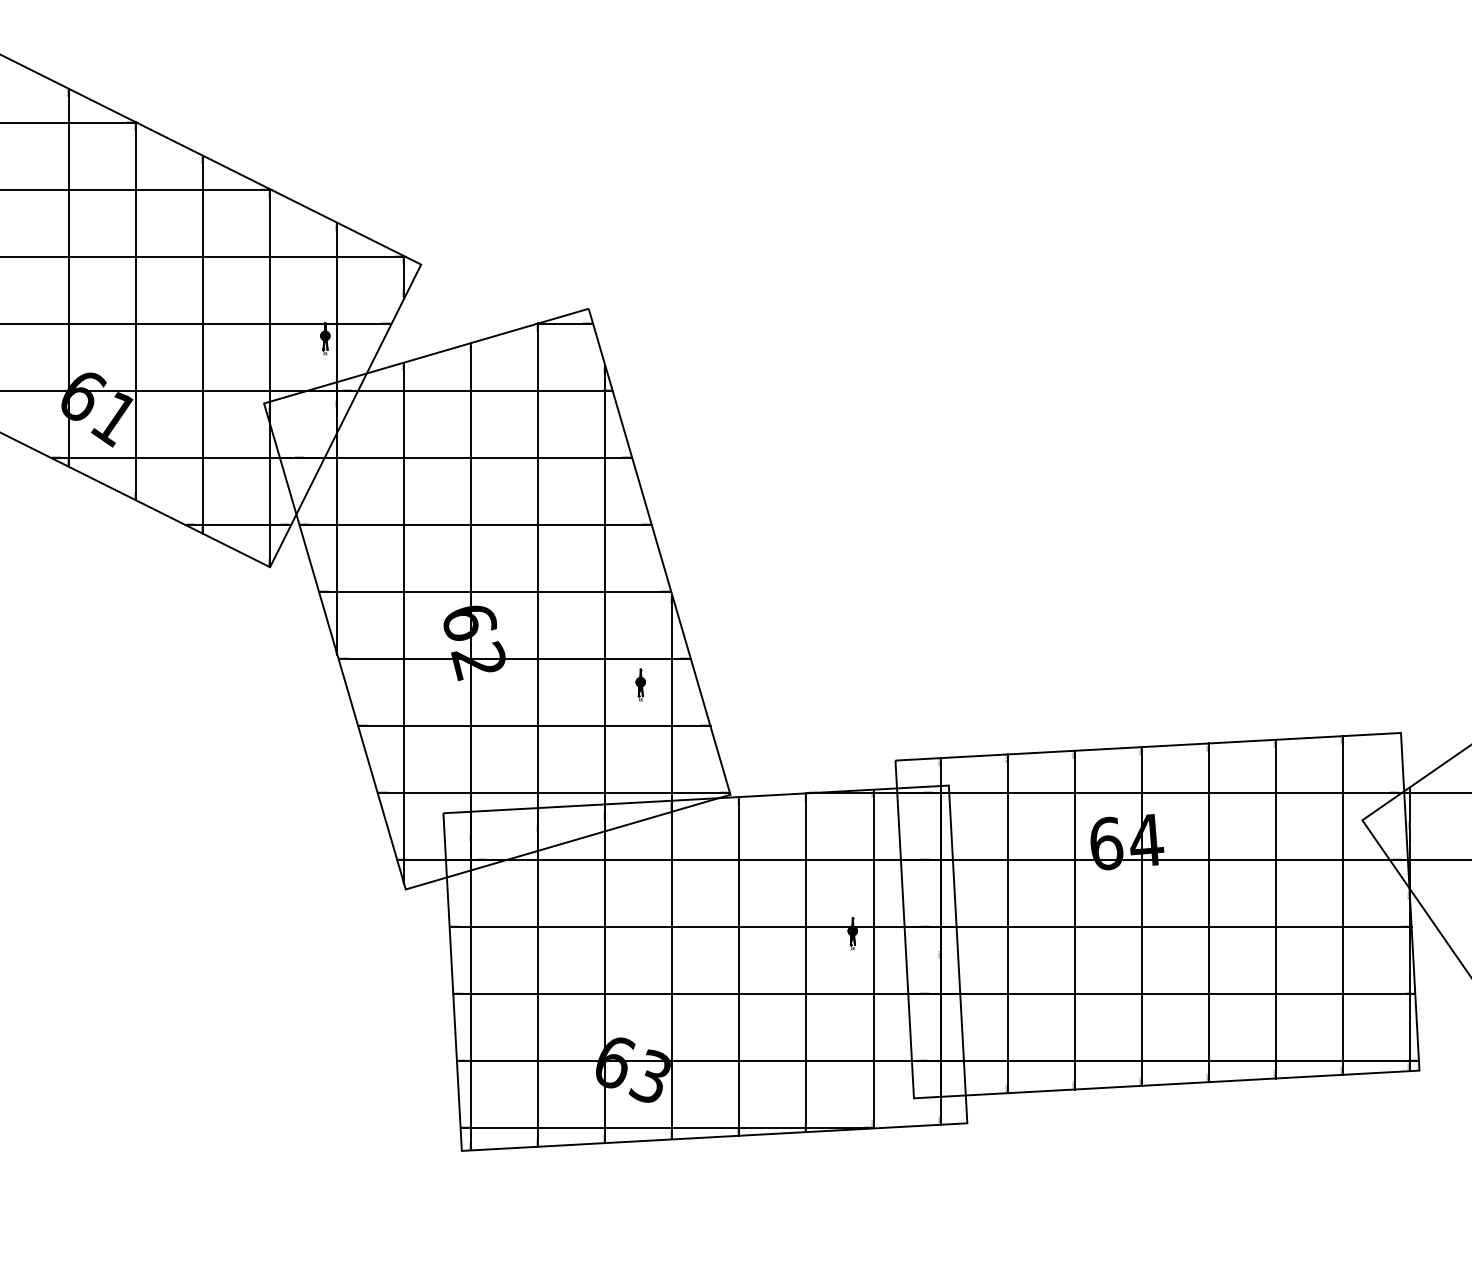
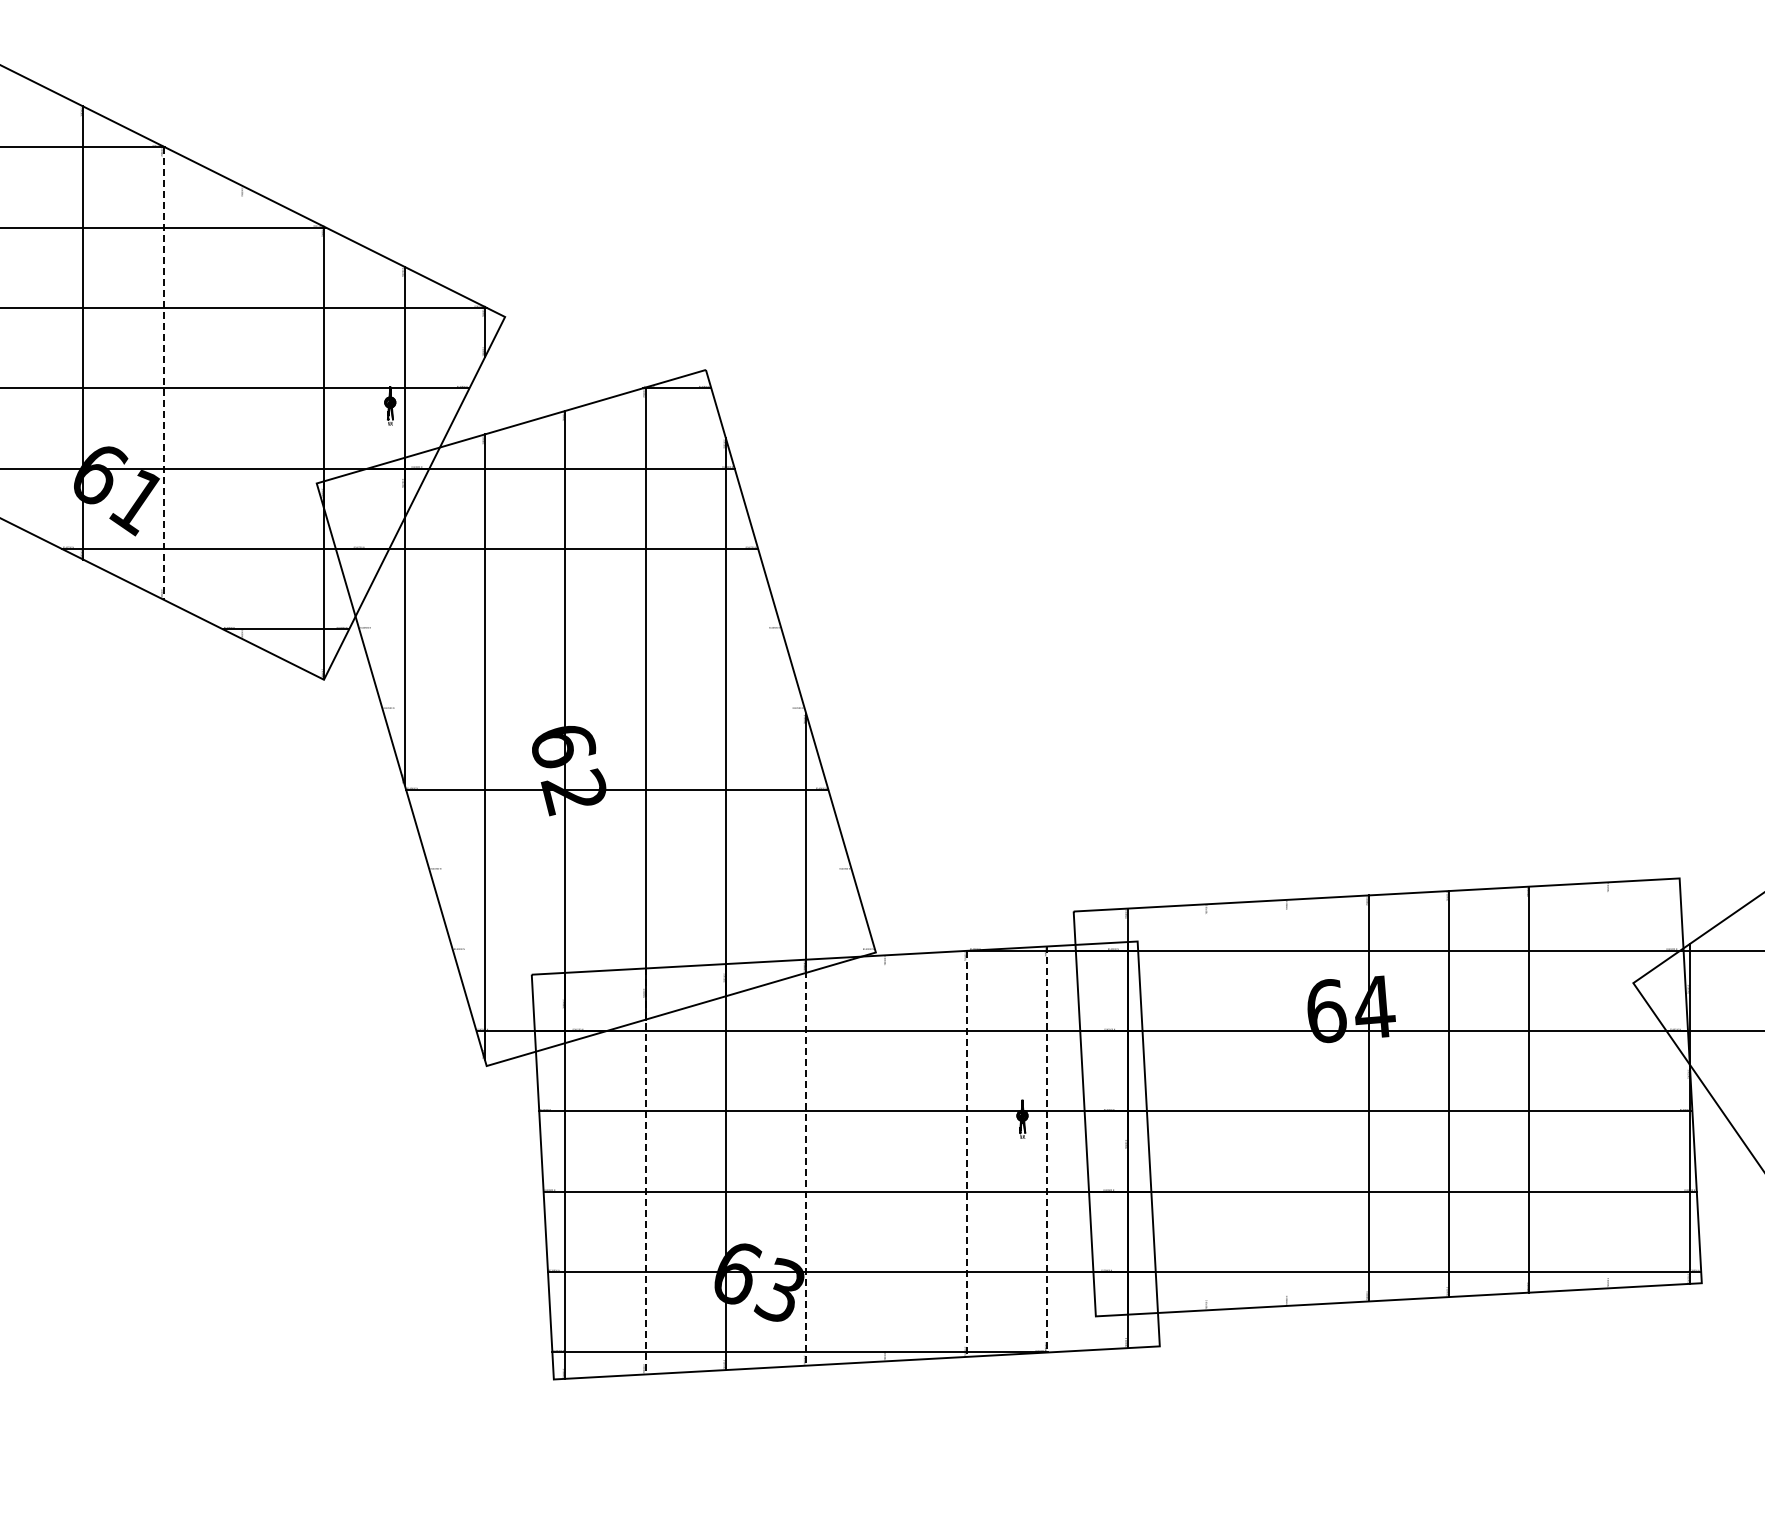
line: (136, 311) -> (163, 373), solid -> dashed
line: (202, 344) -> (243, 412), removed
line: (475, 525) -> (570, 629), removed
line: (494, 592) -> (593, 709), removed
part: (640, 684) -> (768, 820), removed
line: (534, 726) -> (640, 870), removed
line: (554, 793) -> (664, 950), removed
line: (1342, 905) -> (1609, 1085), removed
line: (1074, 919) -> (1288, 1102), removed
line: (1007, 924) -> (1208, 1107), removed
line: (873, 959) -> (1047, 1149), solid -> dashed
line: (806, 963) -> (966, 1154), solid -> dashed
line: (739, 966) -> (886, 1158), removed
line: (672, 970) -> (806, 1163), solid -> dashed
line: (538, 977) -> (645, 1171), solid -> dashed

